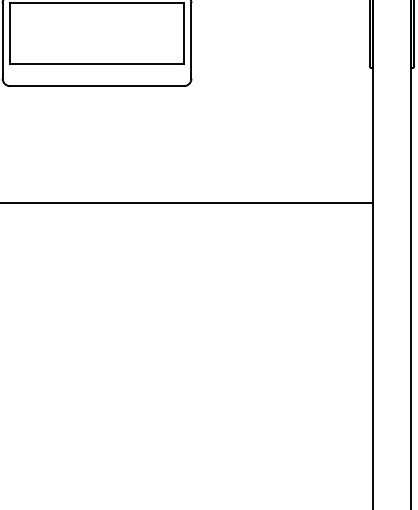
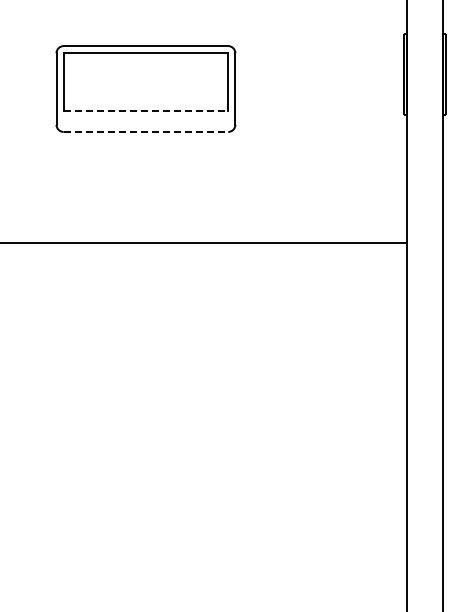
line: (97, 63) -> (146, 110), solid -> dashed
line: (97, 85) -> (146, 131), solid -> dashed

